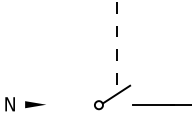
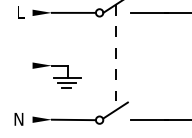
part: (51, 56) -> (56, 75), added
line: (70, 104) -> (73, 119), added

